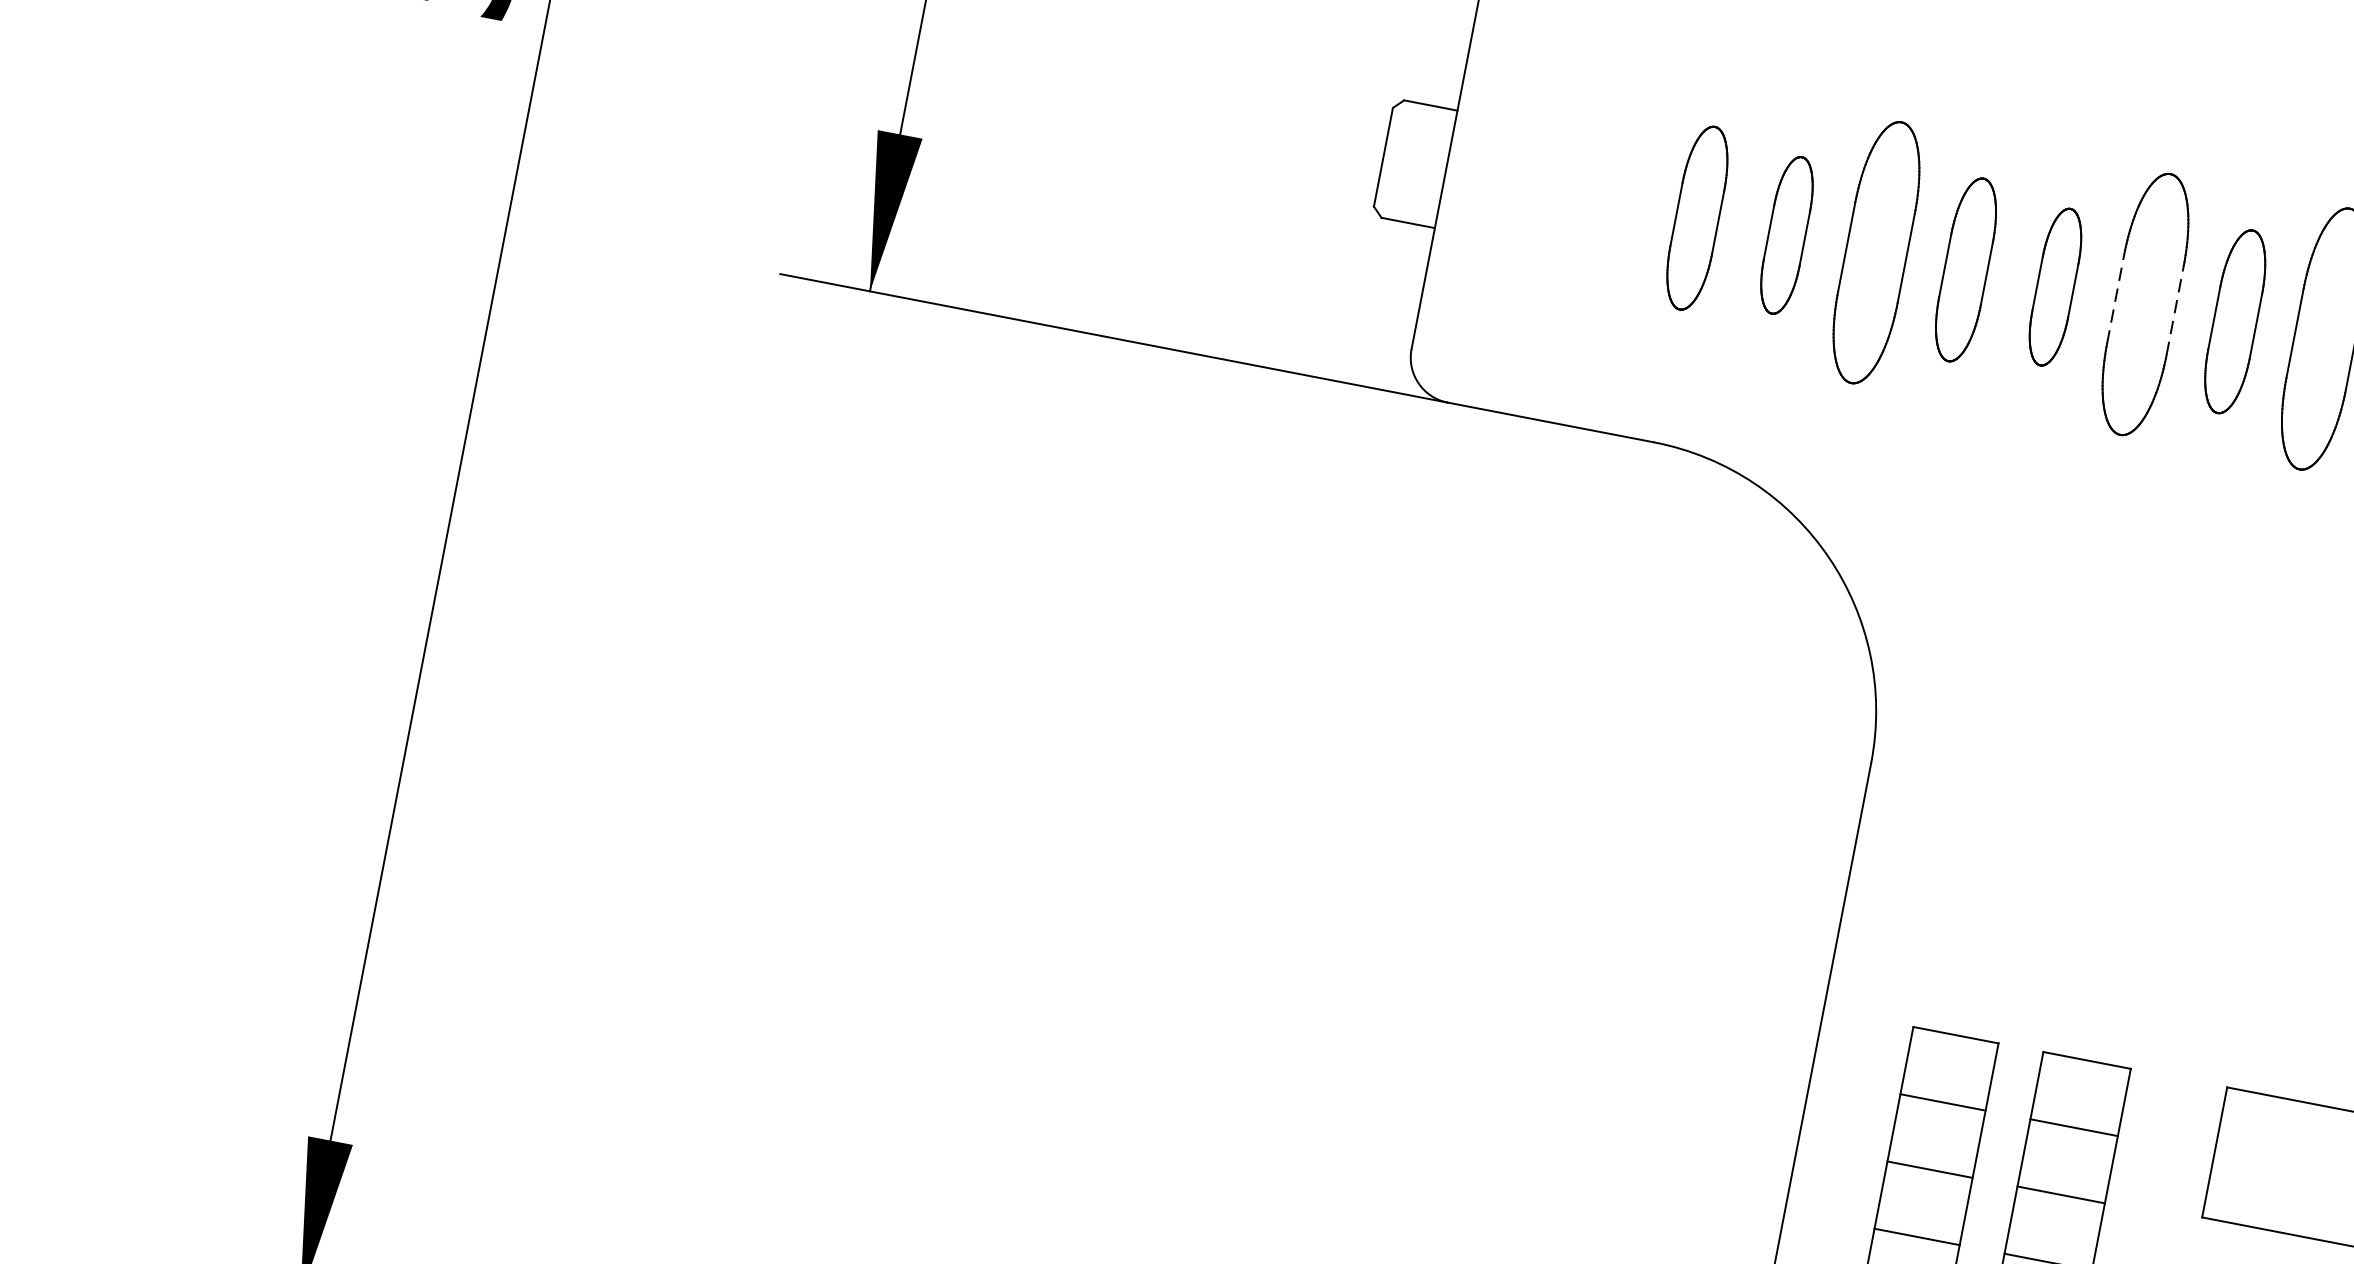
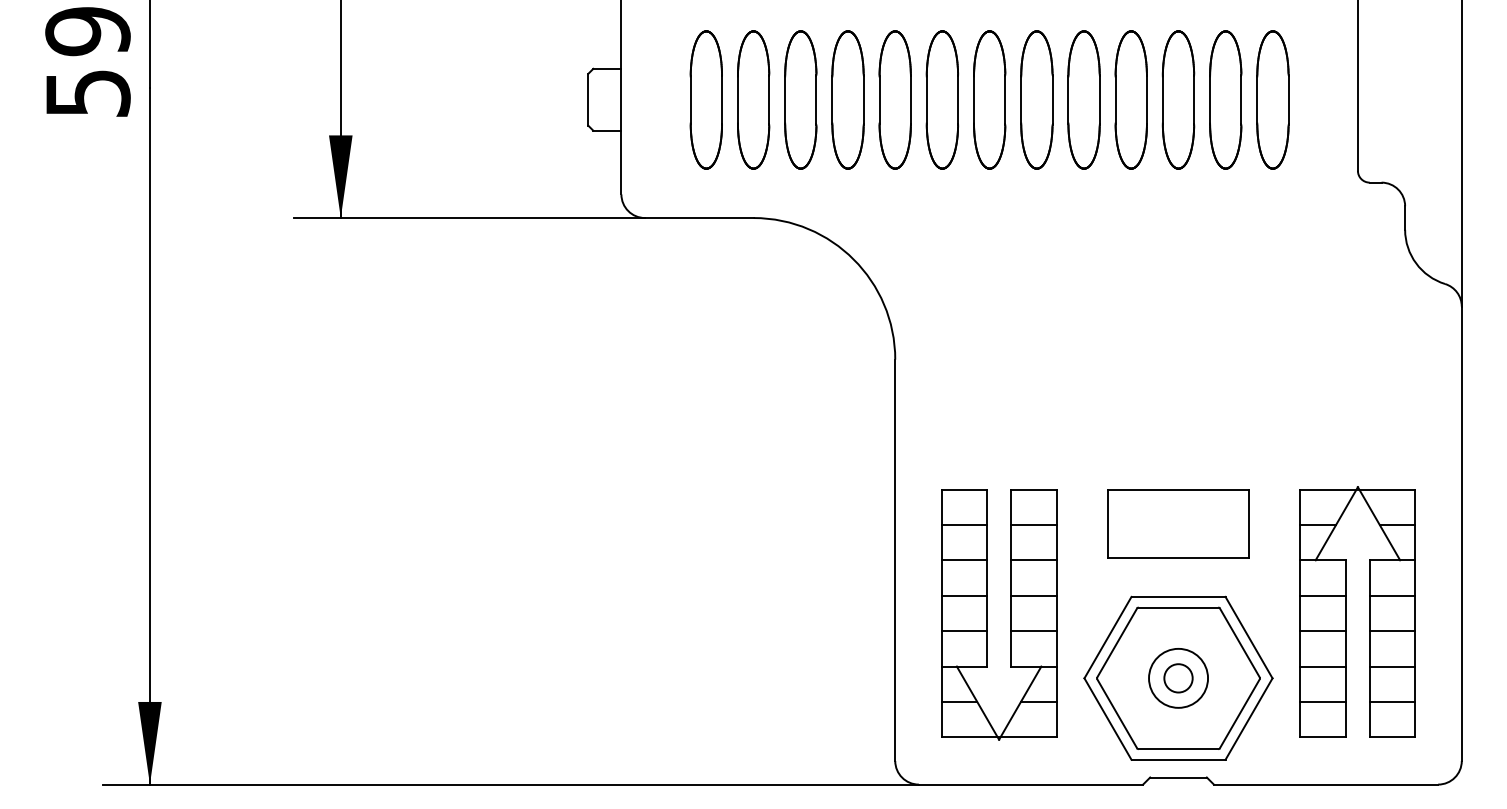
part: (1605, 199) -> (705, 99), added
part: (1697, 217) -> (753, 99), size x1.43
part: (1786, 234) -> (800, 99), size x1.67
part: (1964, 268) -> (894, 99), size x1.43
part: (2054, 285) -> (941, 99), size x1.67
line: (2116, 299) -> (974, 100), dashed -> solid
line: (2175, 311) -> (1005, 100), dashed -> solid
part: (2234, 320) -> (1036, 99), size x1.43

